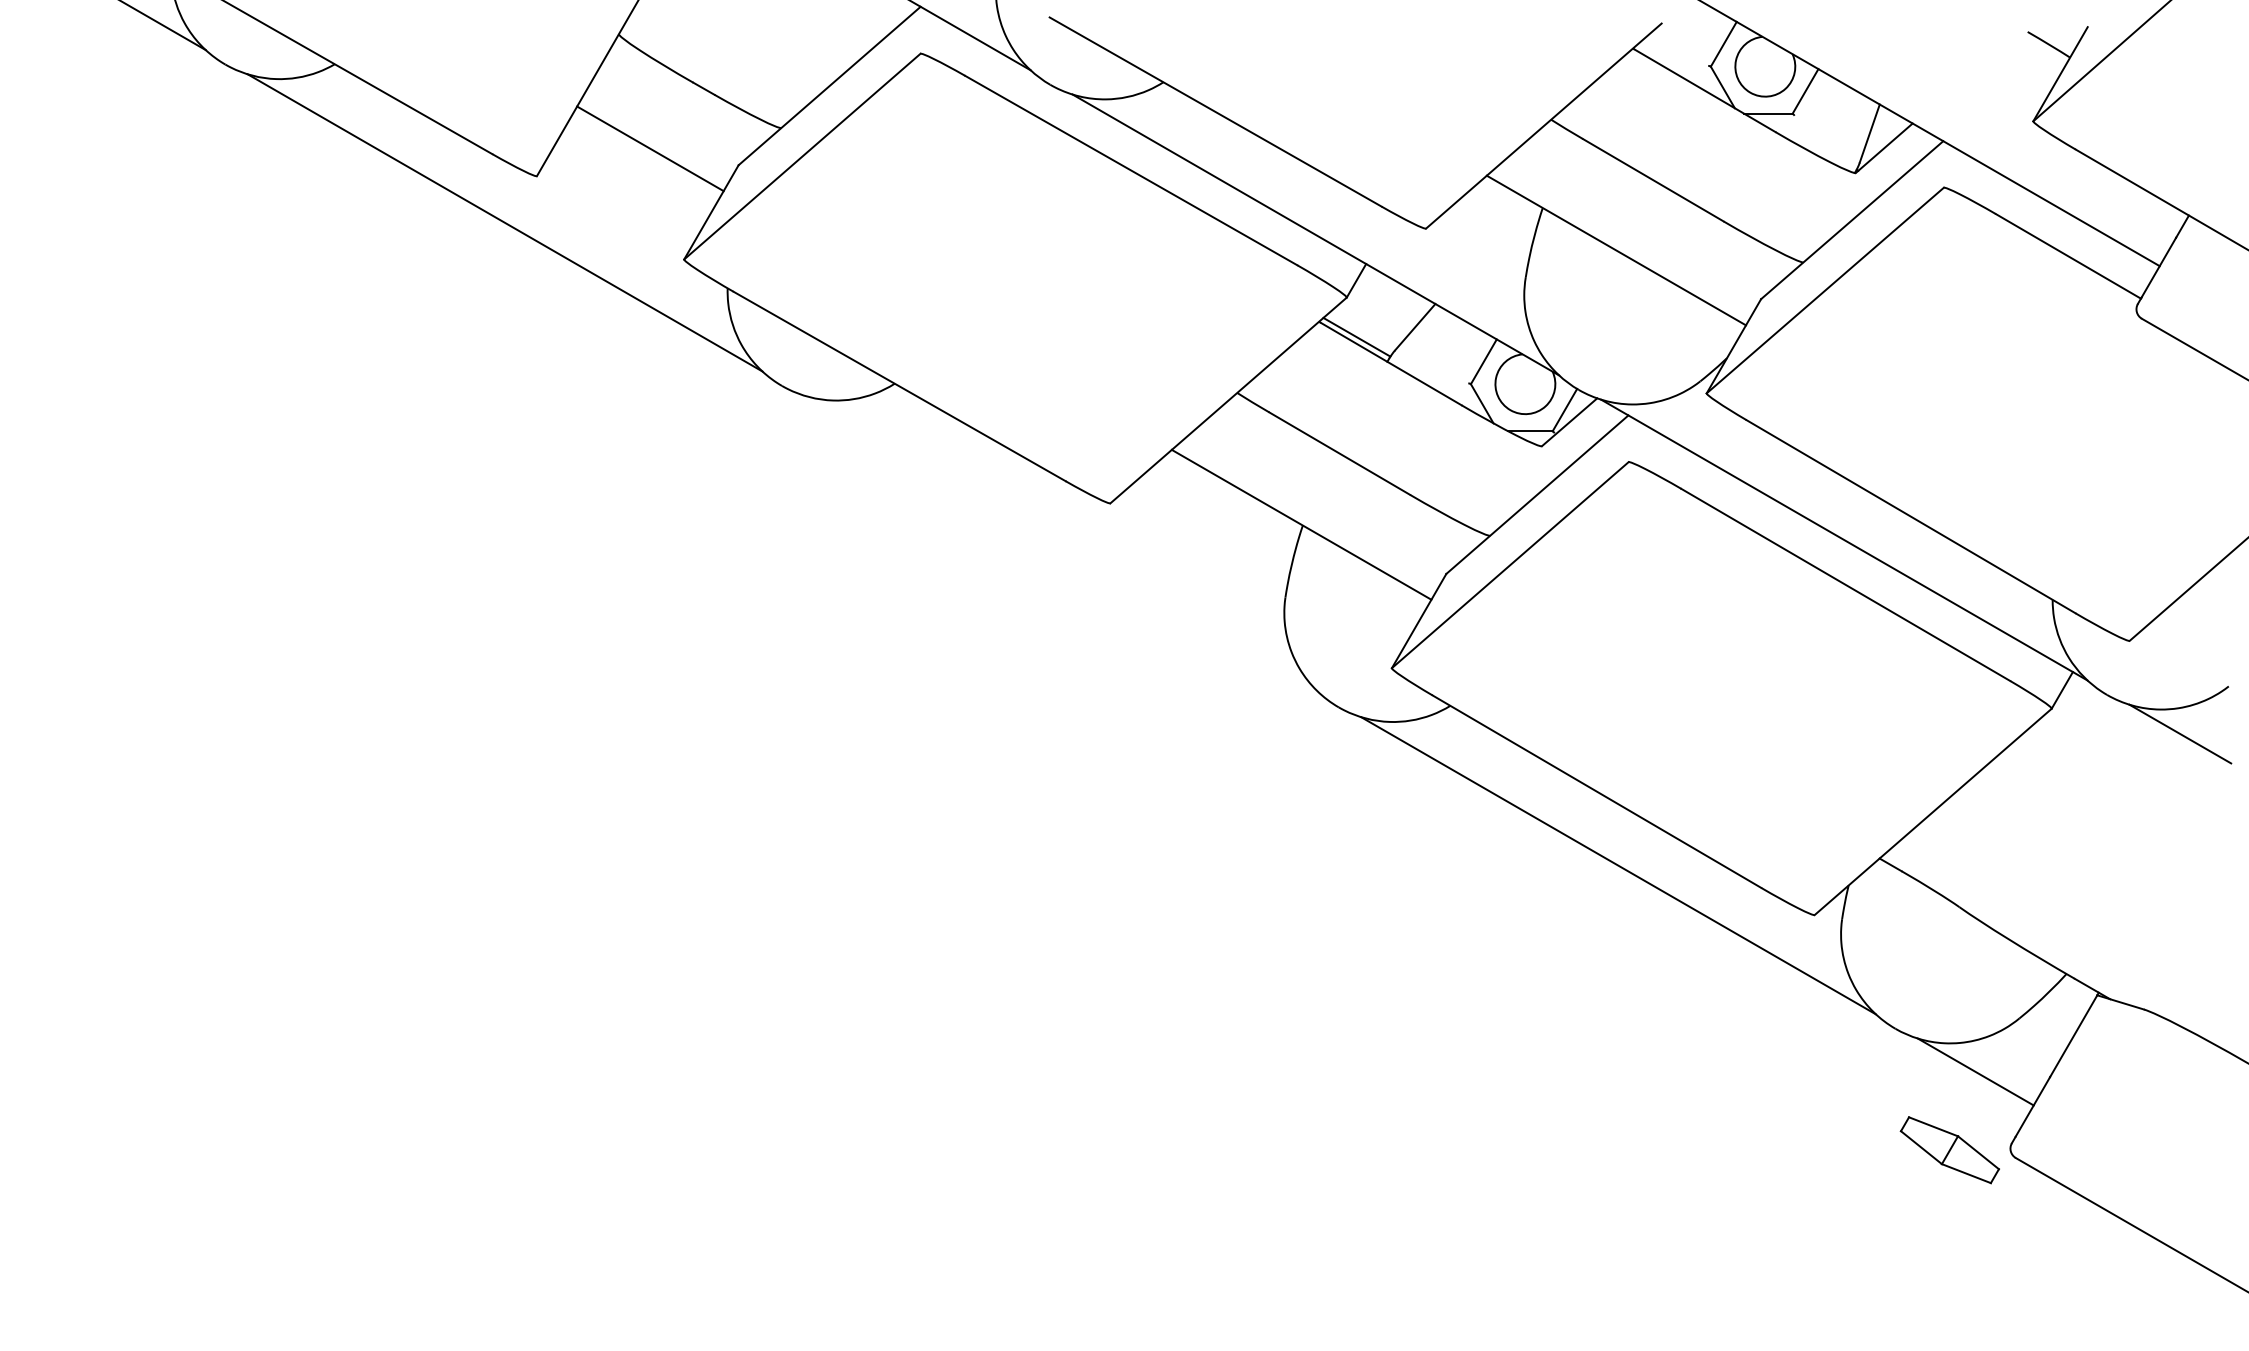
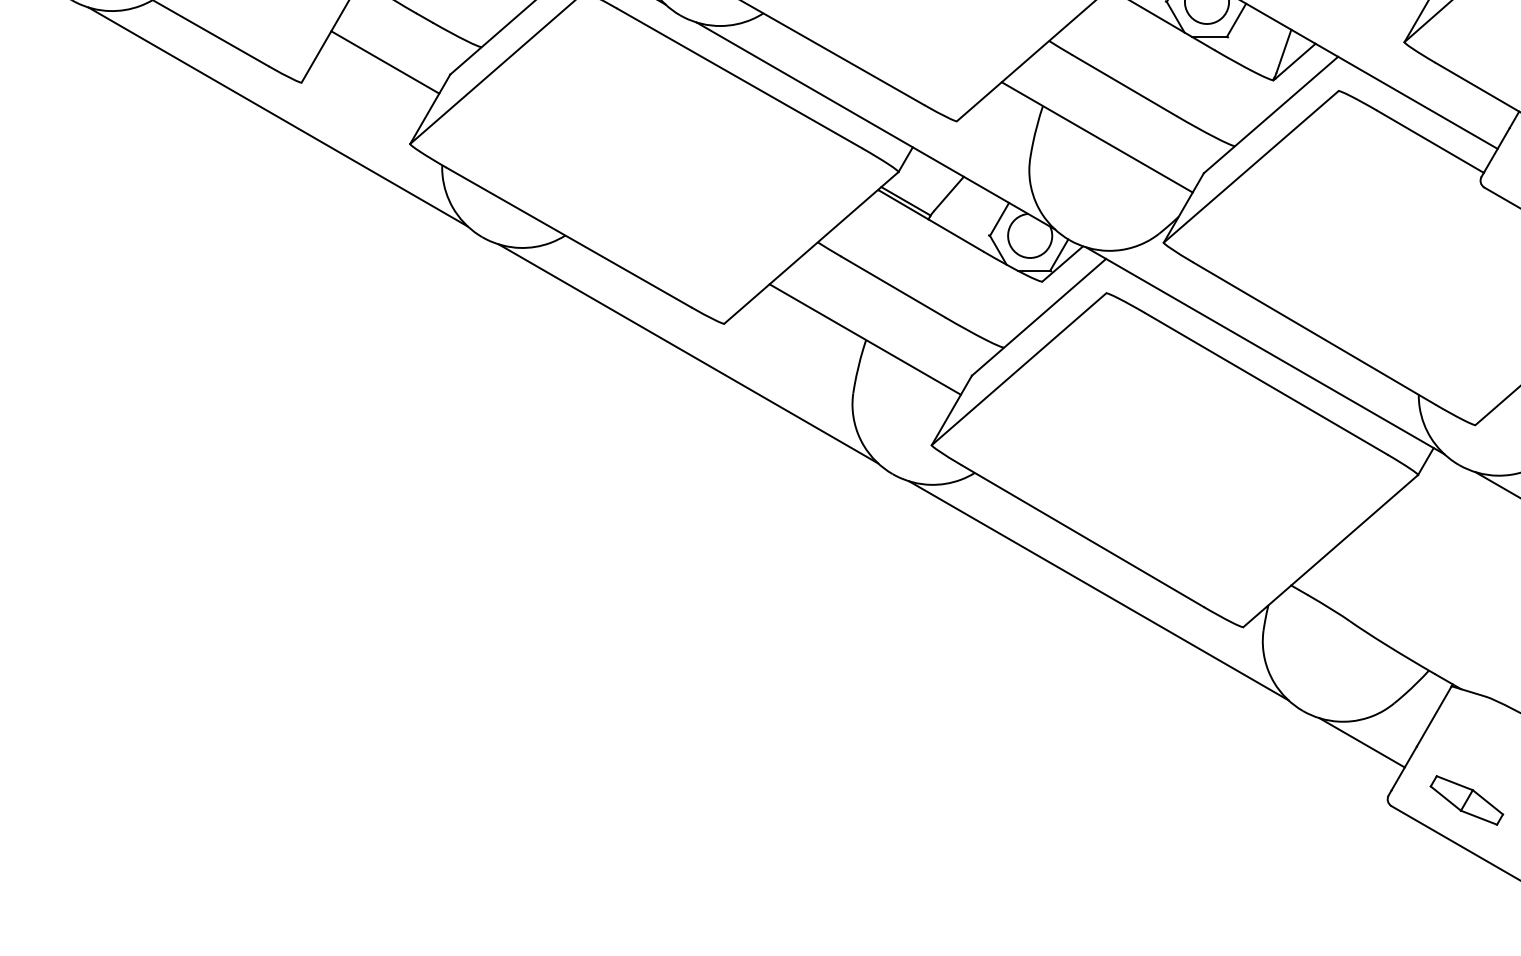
line: (1061, 543) -> (688, 353), added
part: (1949, 1150) -> (1466, 800), moved

